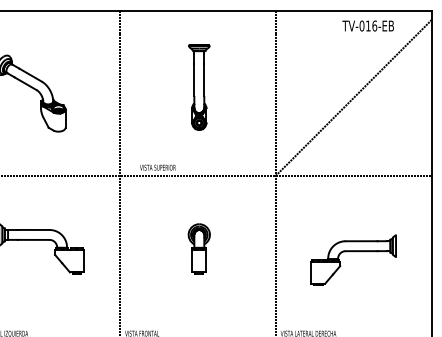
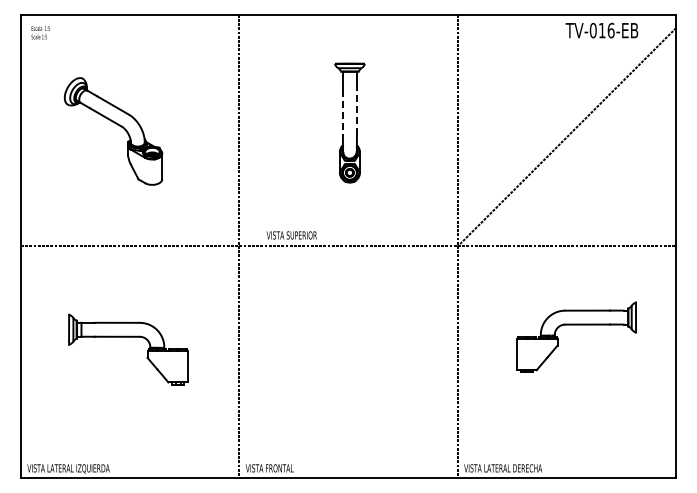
text: (367, 25) -> (601, 30), moved
line: (203, 79) -> (356, 111), solid -> dashed
line: (194, 80) -> (342, 112), solid -> dashed
part: (199, 248) -> (349, 349), removed
part: (353, 251) -> (576, 325), moved

